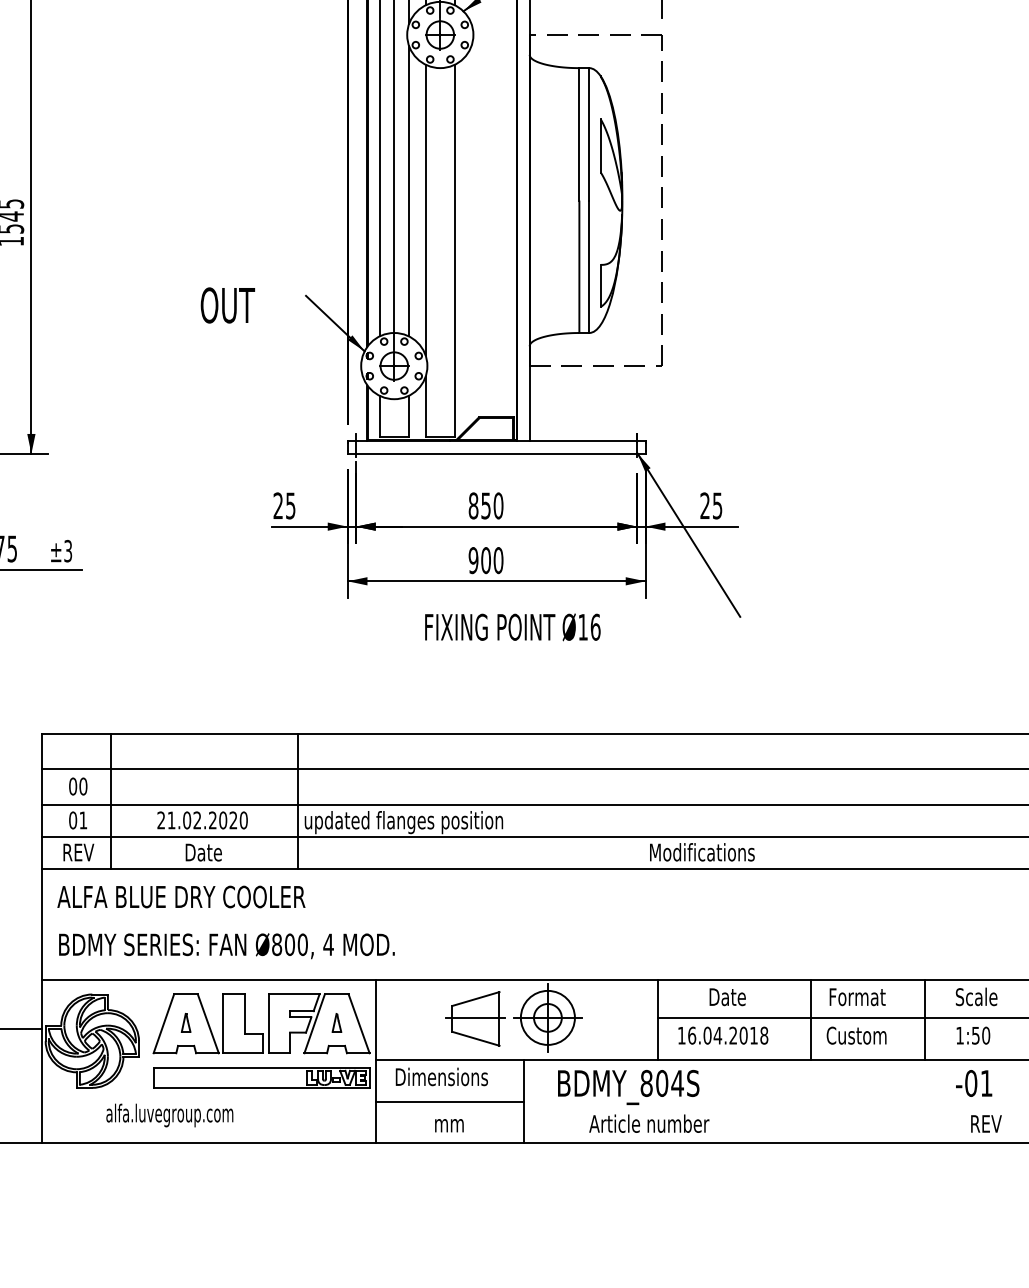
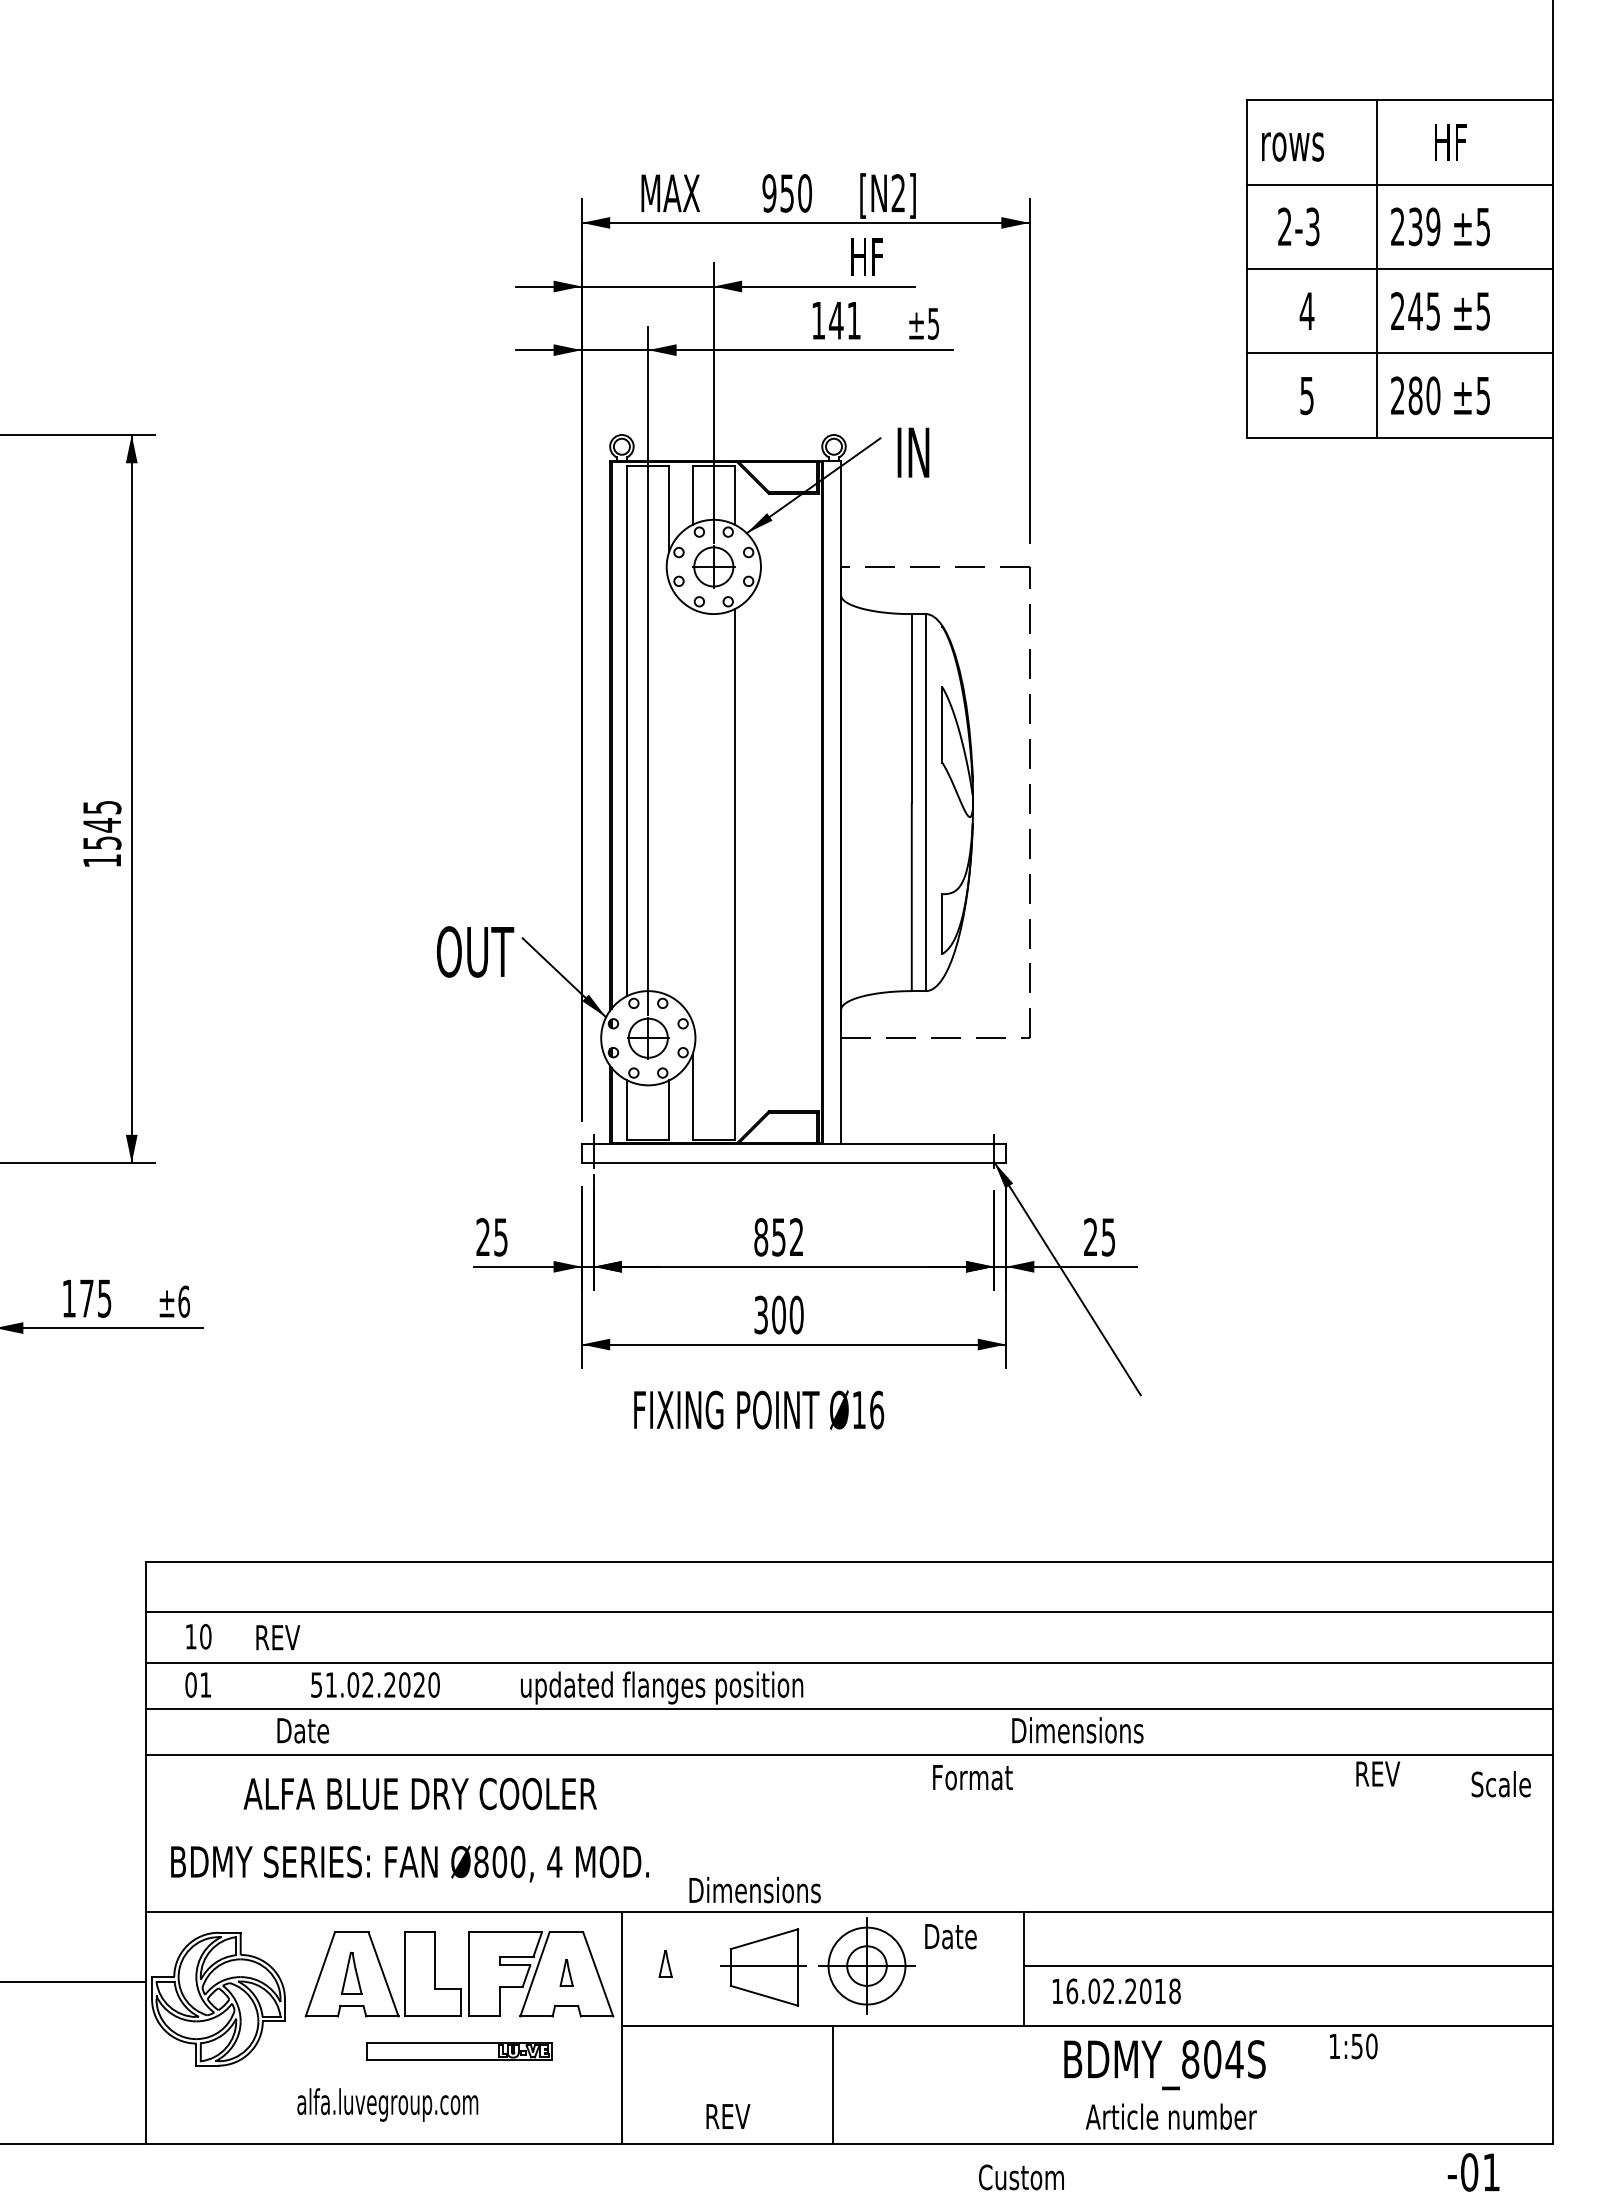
line: (409, 191) -> (669, 789), removed
line: (425, 209) -> (692, 815), removed
text: (227, 305) -> (475, 951), moved
text: (498, 506) -> (796, 1237), 850 -> 852
text: (68, 551) -> (184, 1301), ±3 -> ±6
text: (473, 560) -> (761, 1314), 900 -> 300
text: (513, 627) -> (759, 1410), moved
text: (72, 786) -> (190, 1636), 00 -> 10
line: (110, 801) -> (244, 1658), removed
line: (298, 801) -> (511, 1658), removed
text: (161, 820) -> (316, 1684), 21.02.2020 -> 51.02.2020
text: (78, 852) -> (278, 1637), moved
text: (204, 852) -> (303, 1730), moved
text: (702, 852) -> (1087, 1730), Modifications -> Dimensions
text: (180, 896) -> (419, 1793), moved
text: (727, 997) -> (950, 1936), moved
text: (857, 997) -> (972, 1777), moved
text: (976, 997) -> (1500, 1784), moved
part: (406, 1016) -> (665, 1963), added
line: (811, 1019) -> (1241, 1968), removed
line: (924, 1019) -> (1403, 1968), removed
part: (186, 1022) -> (352, 1972), size x1.6
text: (717, 1035) -> (1108, 1990), 16.04.2018 -> 16.02.2018
text: (856, 1035) -> (1021, 2177), moved
text: (973, 1035) -> (1353, 2046), moved
part: (261, 1077) -> (459, 2051), size x0.6
text: (441, 1077) -> (754, 1890), moved
text: (973, 1083) -> (1473, 2172), moved
text: (628, 1087) -> (1164, 2065), moved
line: (449, 1102) -> (726, 2086), removed
text: (169, 1115) -> (387, 2104), moved
text: (450, 1123) -> (728, 2116), mm -> REV
text: (648, 1123) -> (1170, 2116), moved
text: (986, 1123) -> (1378, 1773), moved

